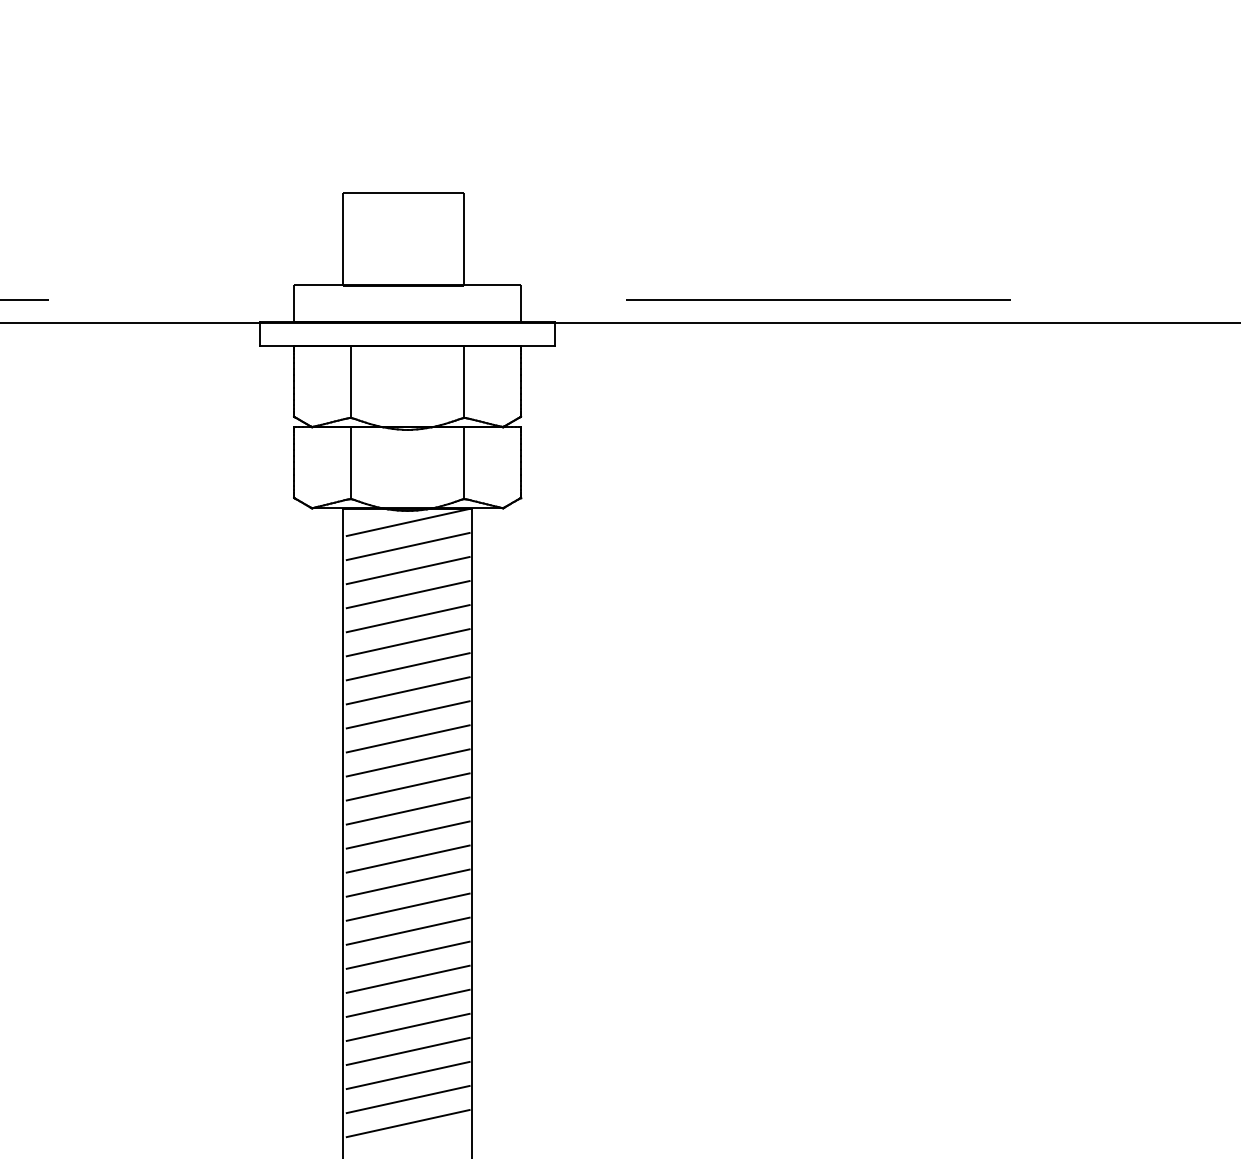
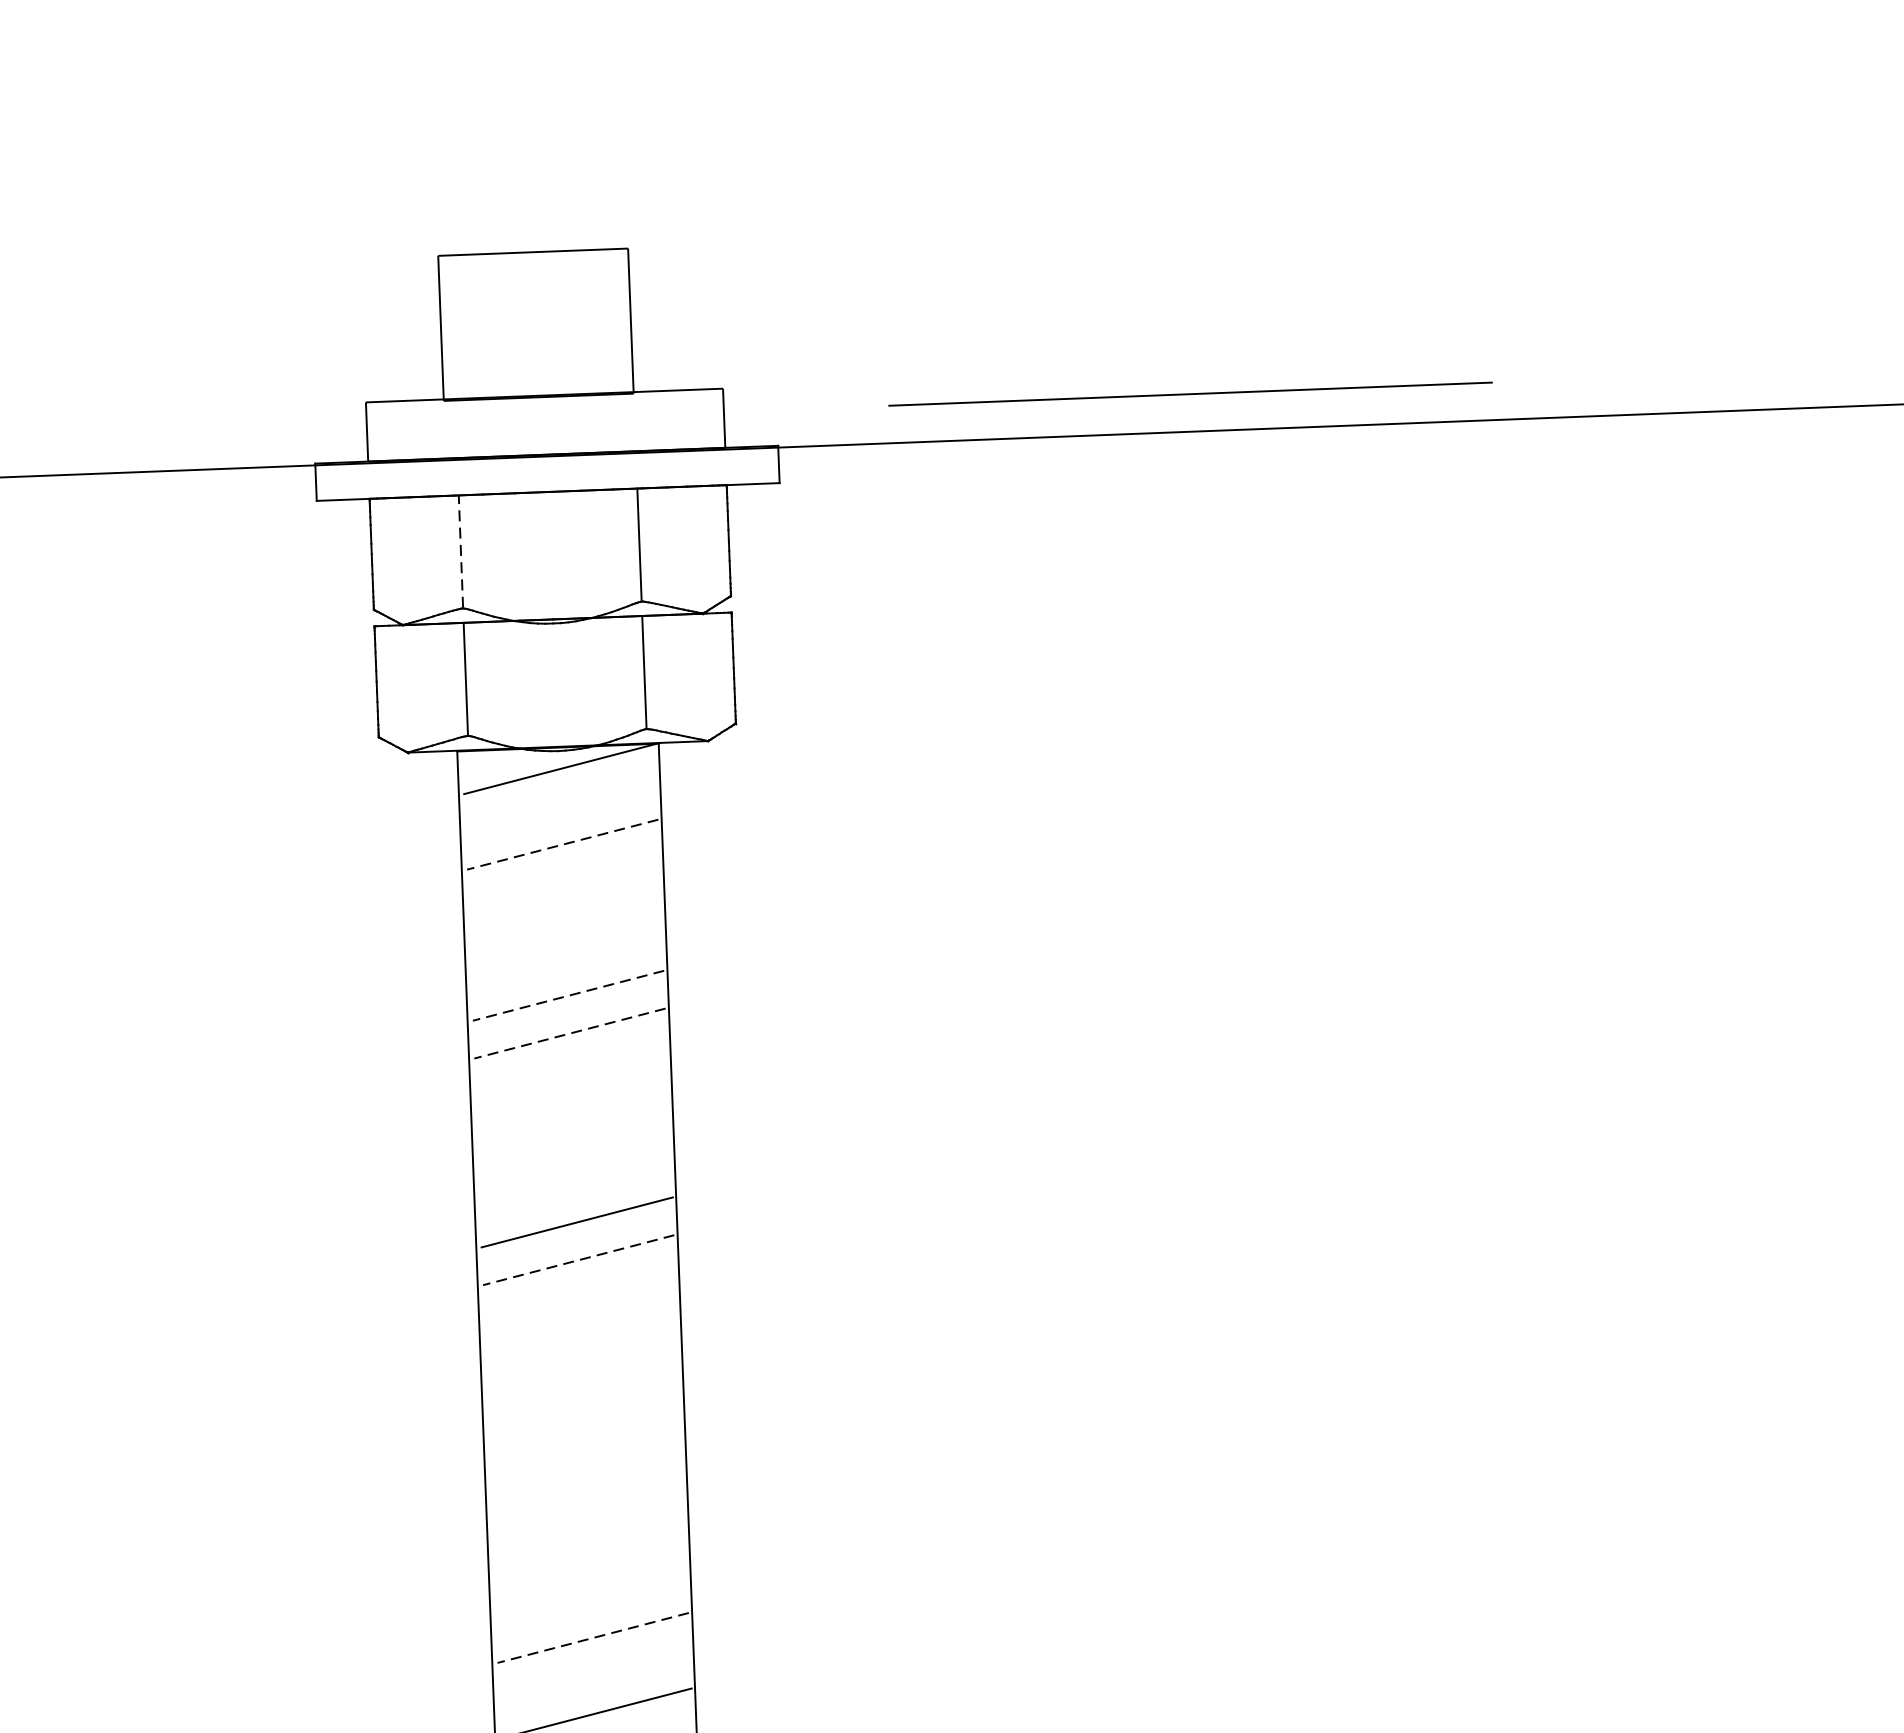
line: (350, 381) -> (460, 551), solid -> dashed
line: (407, 546) -> (560, 806), removed
line: (408, 570) -> (563, 844), solid -> dashed
line: (407, 594) -> (563, 882), removed
line: (407, 618) -> (564, 920), removed
line: (407, 642) -> (565, 957), removed
line: (408, 666) -> (568, 995), solid -> dashed
line: (408, 690) -> (570, 1033), solid -> dashed
line: (407, 714) -> (570, 1070), removed
line: (407, 738) -> (571, 1108), removed
line: (407, 762) -> (573, 1146), removed
line: (407, 786) -> (574, 1183), removed
line: (408, 835) -> (579, 1260), solid -> dashed
line: (407, 858) -> (579, 1297), removed
line: (407, 882) -> (580, 1334), removed
line: (407, 906) -> (581, 1372), removed
line: (407, 930) -> (583, 1410), removed
line: (407, 954) -> (584, 1447), removed
line: (407, 978) -> (586, 1485), removed
line: (407, 1002) -> (587, 1523), removed
line: (407, 1026) -> (589, 1561), removed
line: (407, 1050) -> (590, 1598), removed
line: (408, 1075) -> (593, 1637), solid -> dashed
line: (407, 1099) -> (593, 1675), removed

